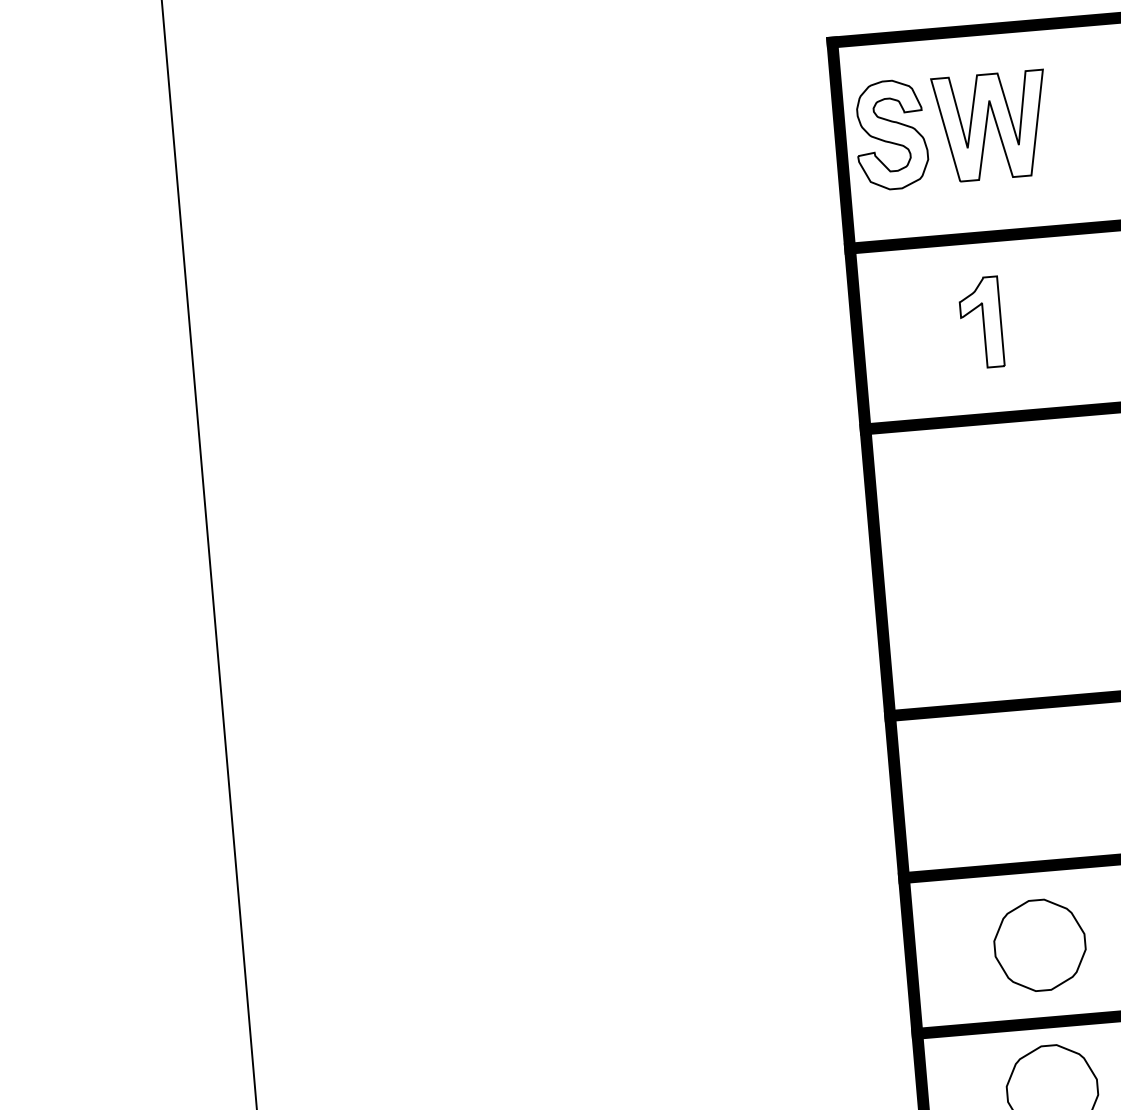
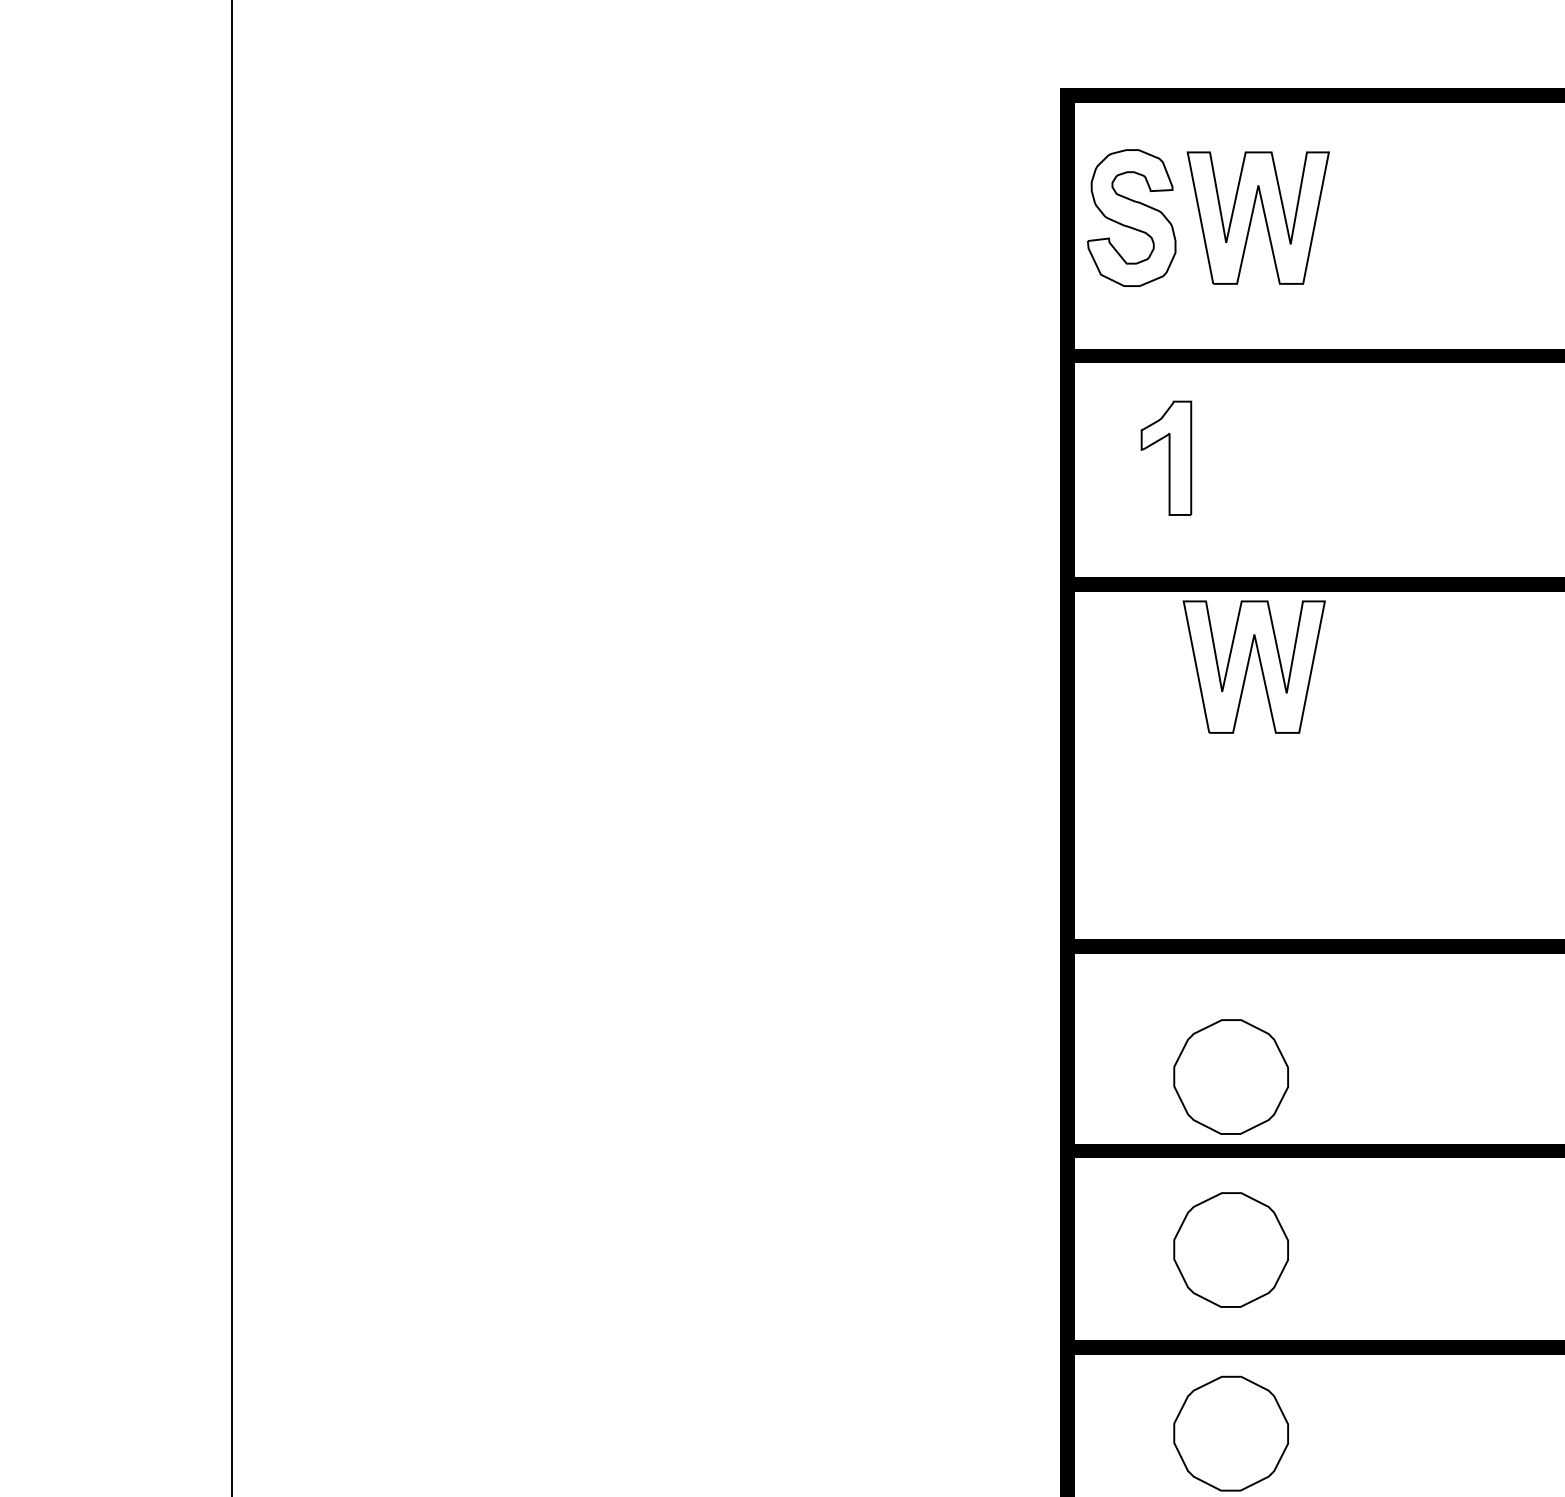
part: (981, 322) -> (1166, 457), moved
part: (1018, 481) -> (1253, 666), added
part: (1027, 808) -> (1230, 1076), added

